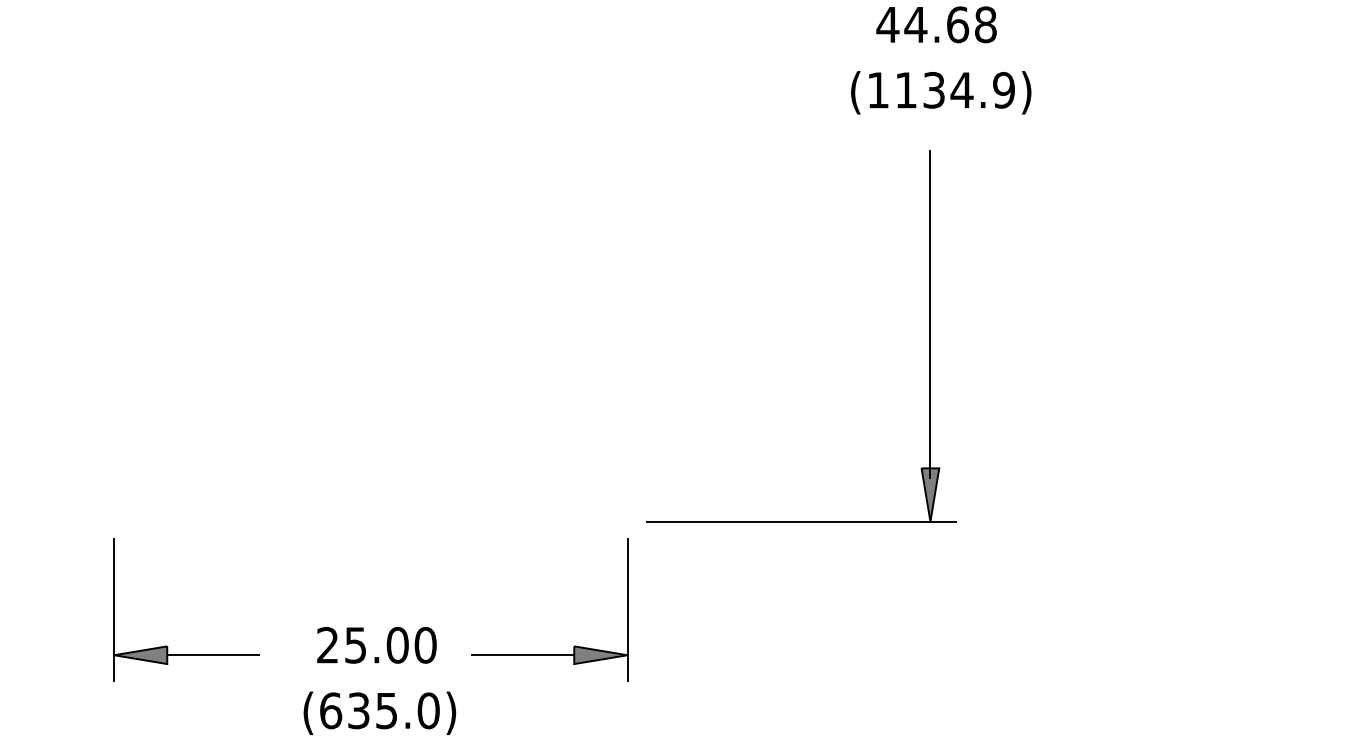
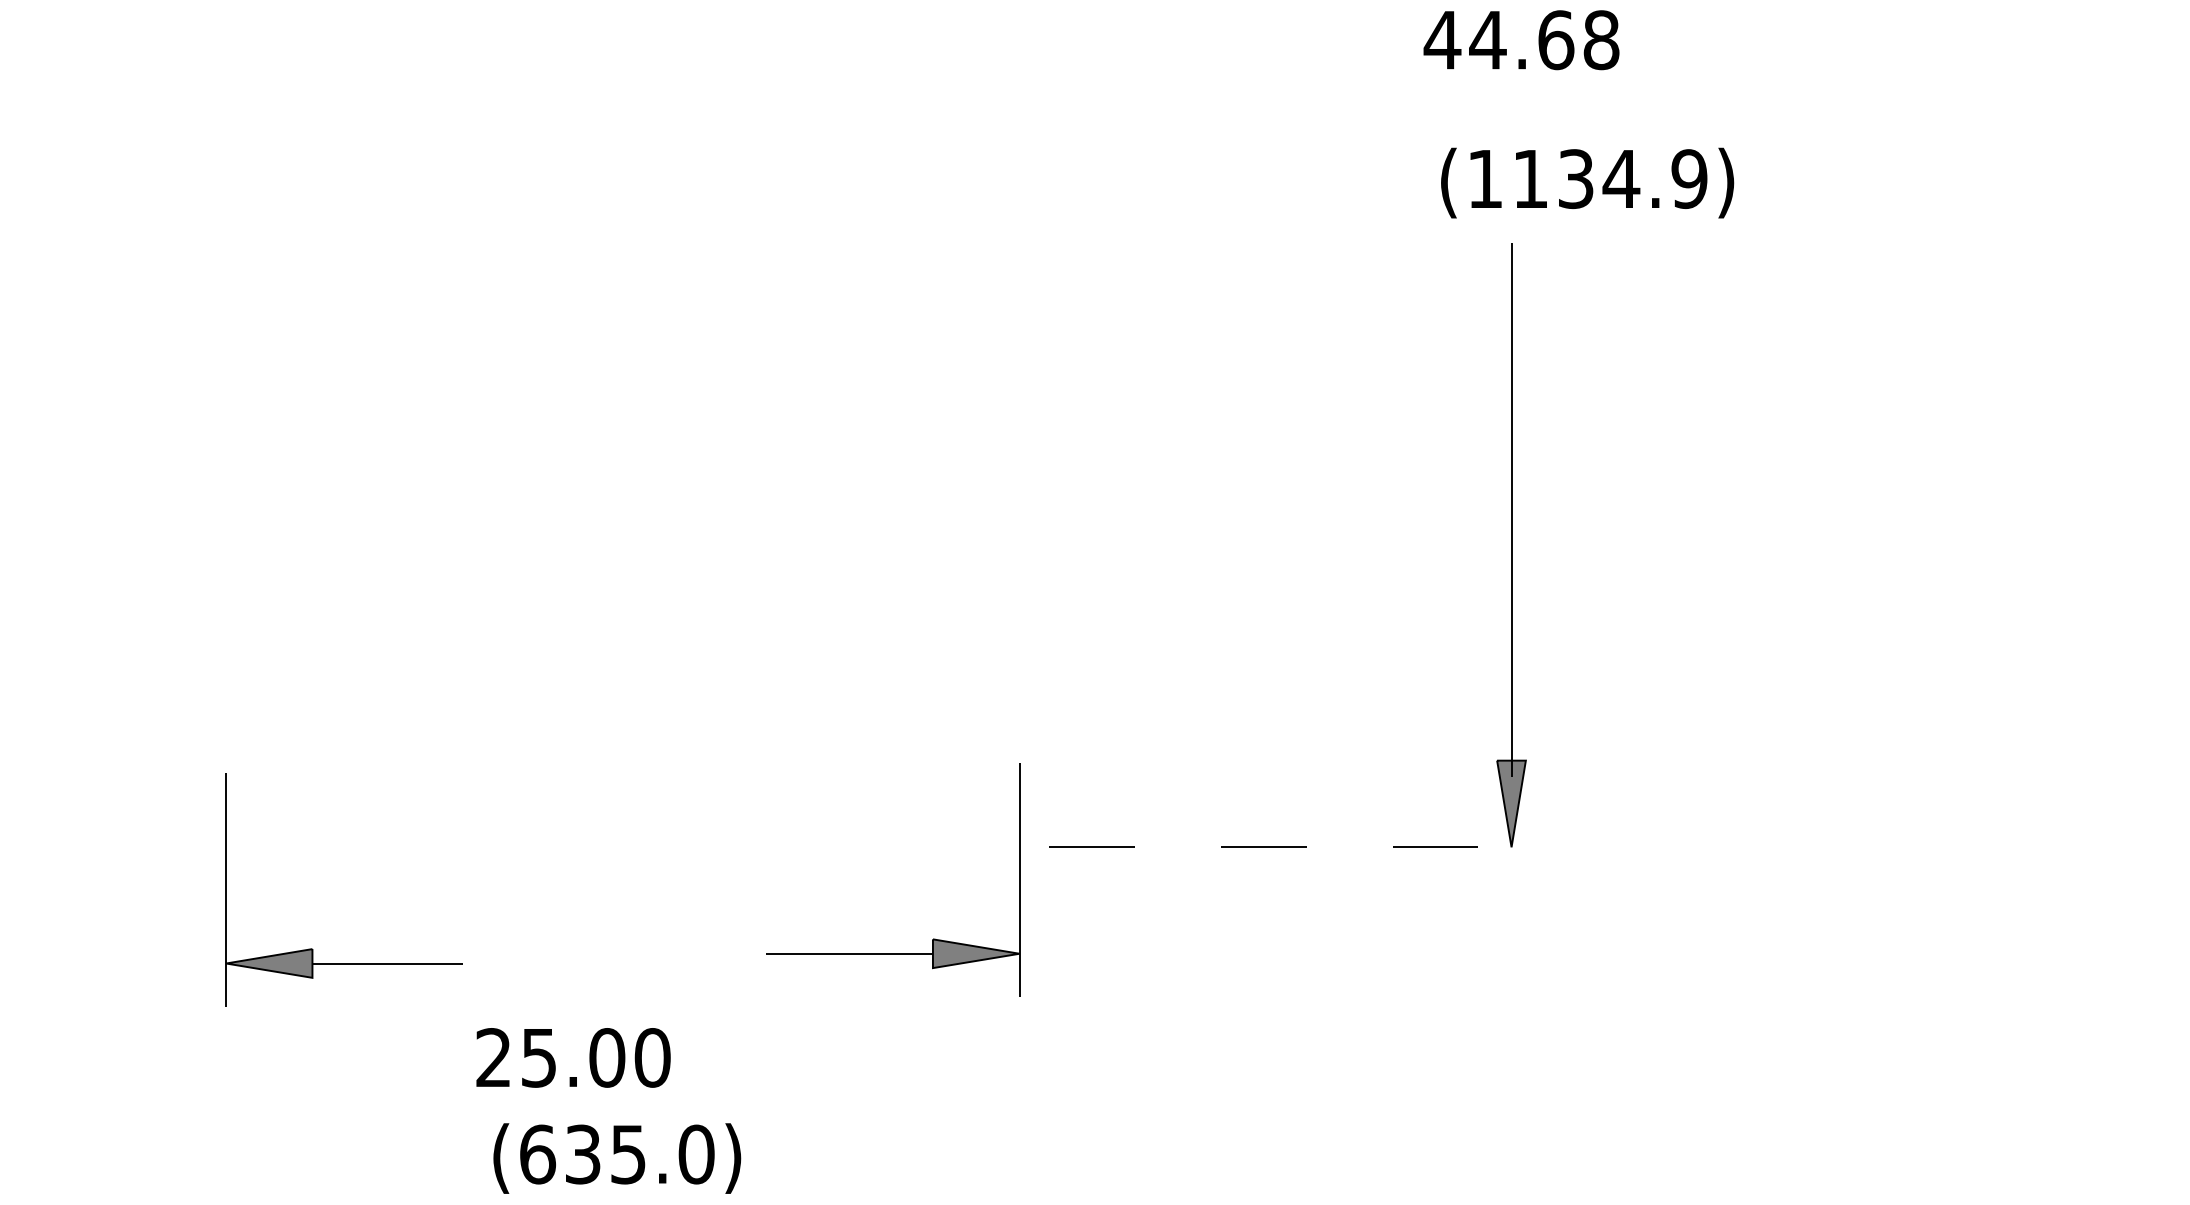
text: (941, 92) -> (1588, 182), moved
line: (801, 521) -> (1302, 846), solid -> dashed
text: (376, 645) -> (572, 1058), moved
part: (574, 645) -> (933, 937), moved
part: (168, 646) -> (314, 949), moved

